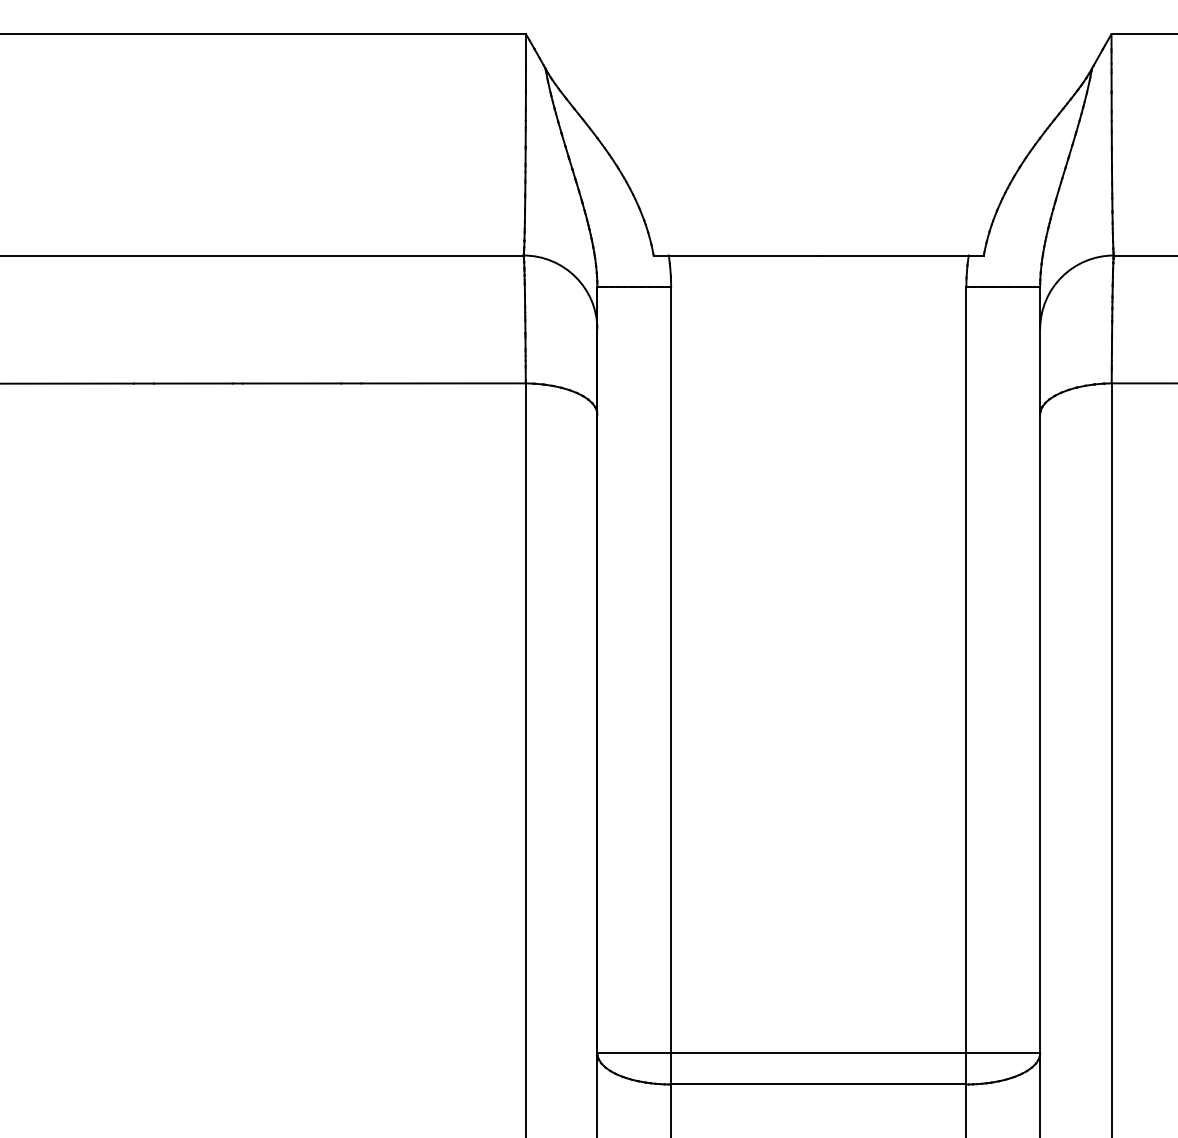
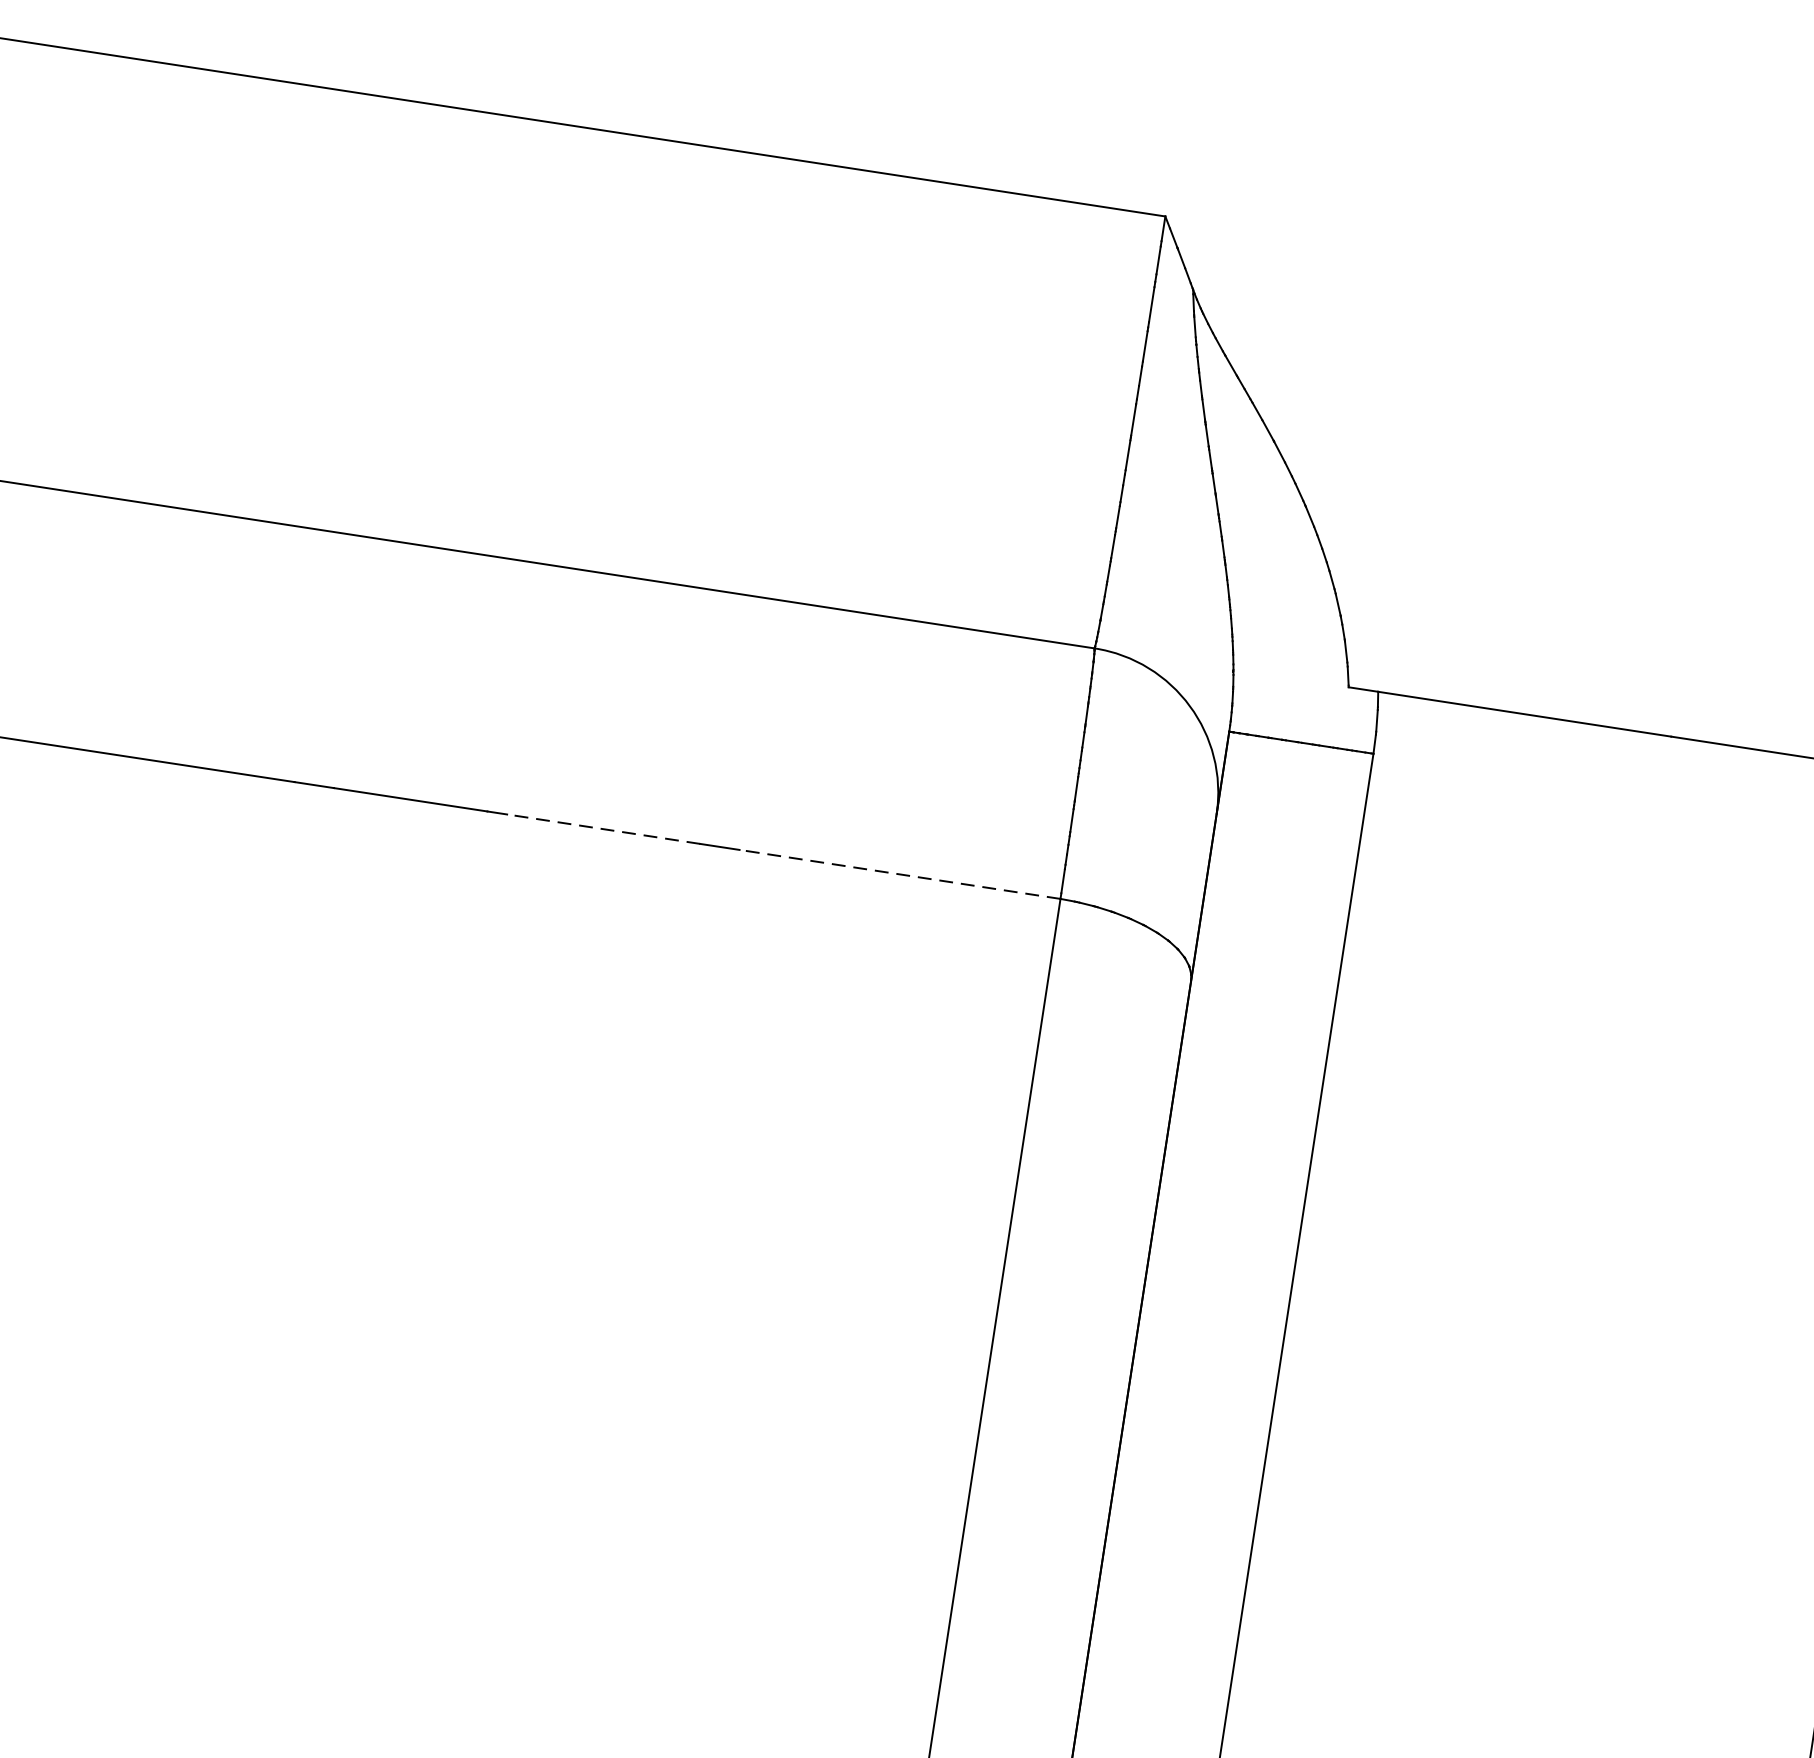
line: (291, 383) -> (602, 829), solid -> dashed
line: (443, 383) -> (899, 874), solid -> dashed

